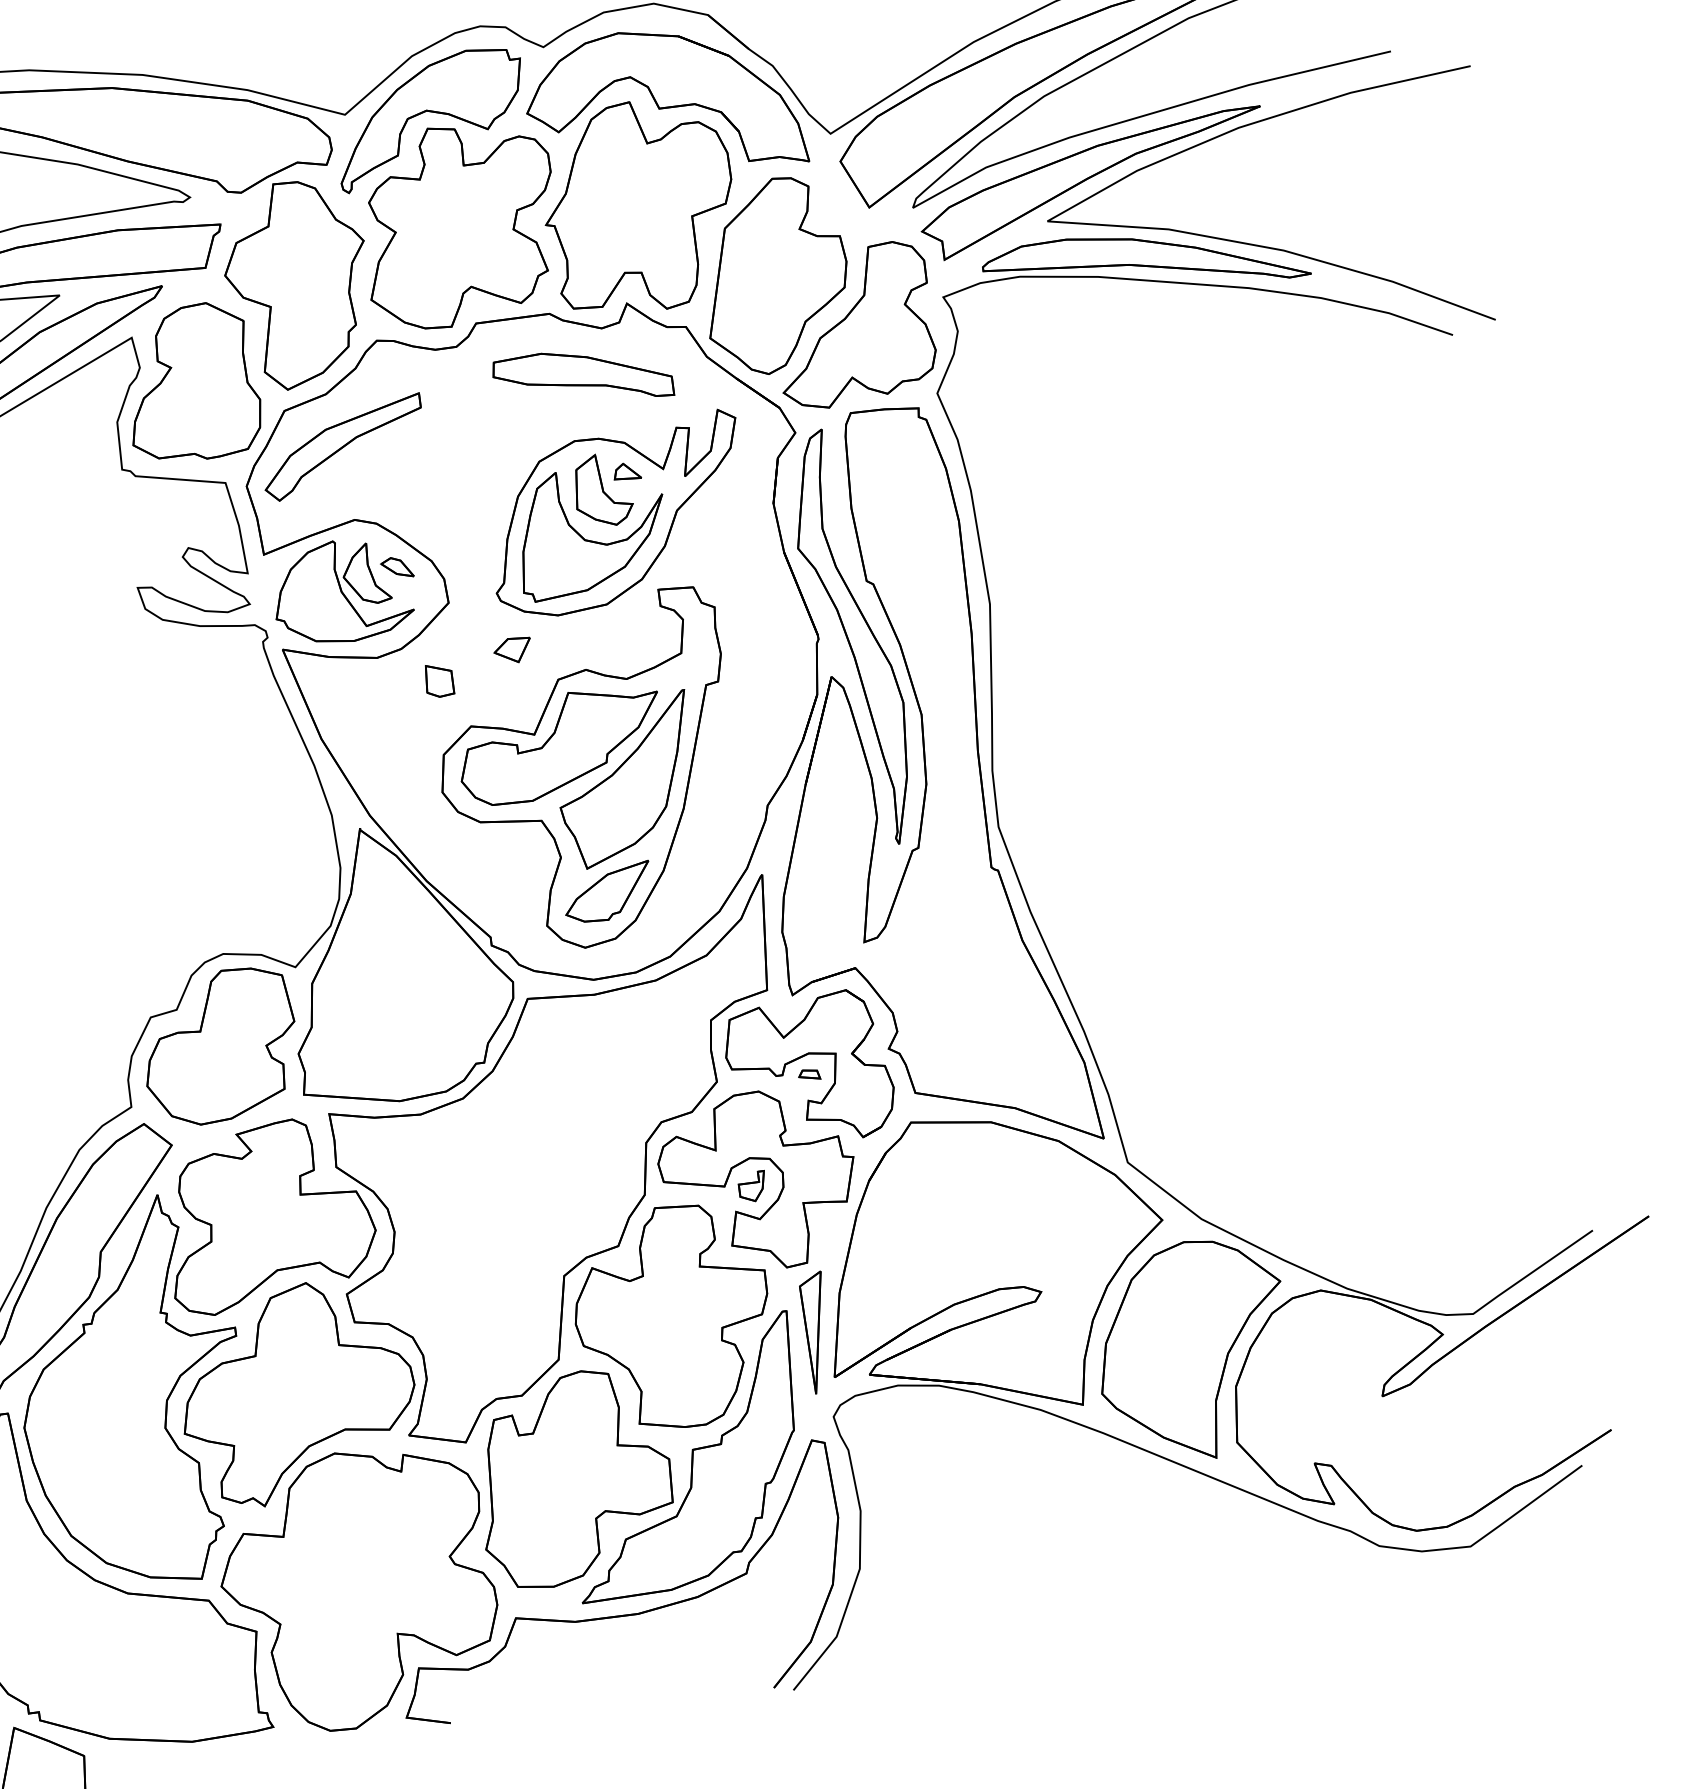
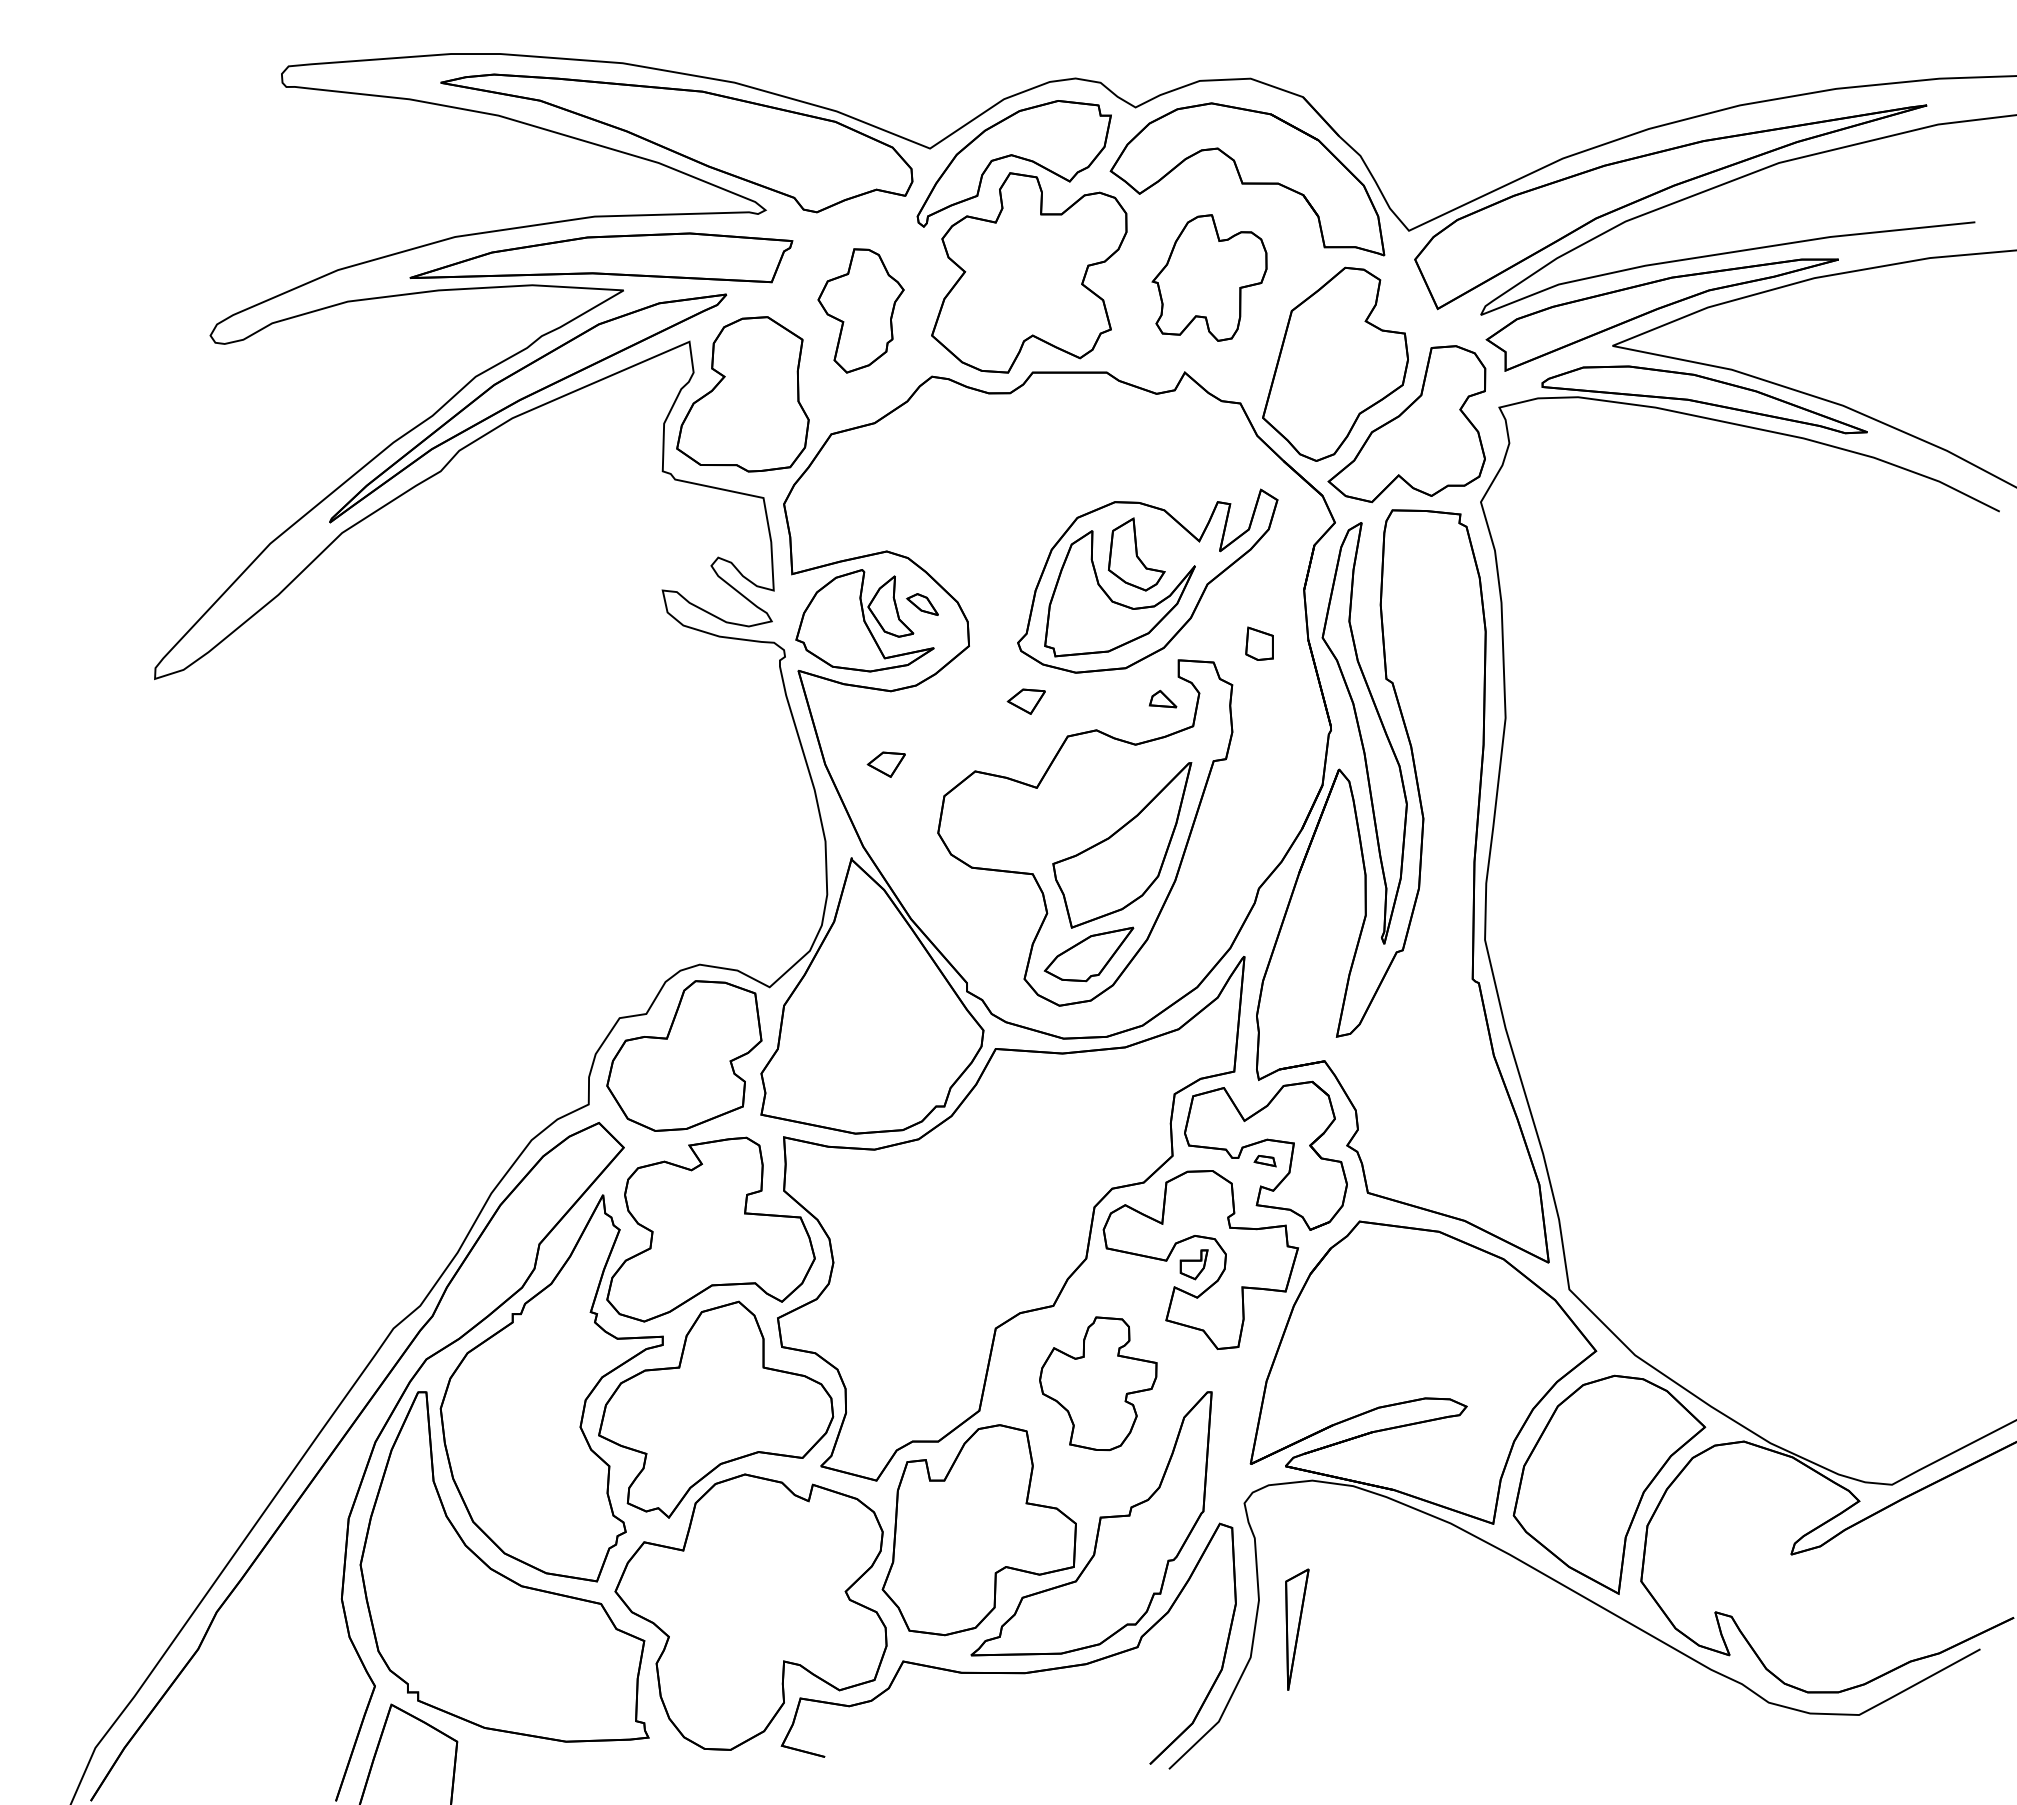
part: (638, 206) -> (1209, 277), size x0.6
part: (297, 284) -> (860, 310), size x0.6
part: (582, 377) -> (1131, 440), removed
part: (342, 447) -> (884, 478), removed
part: (626, 471) -> (1162, 698), moved
part: (439, 680) -> (1259, 643), moved
part: (381, 731) -> (885, 764), added
part: (559, 746) -> (1060, 802), removed
part: (673, 1317) -> (1098, 1383), size x0.6
part: (817, 1332) -> (1297, 1629), moved

